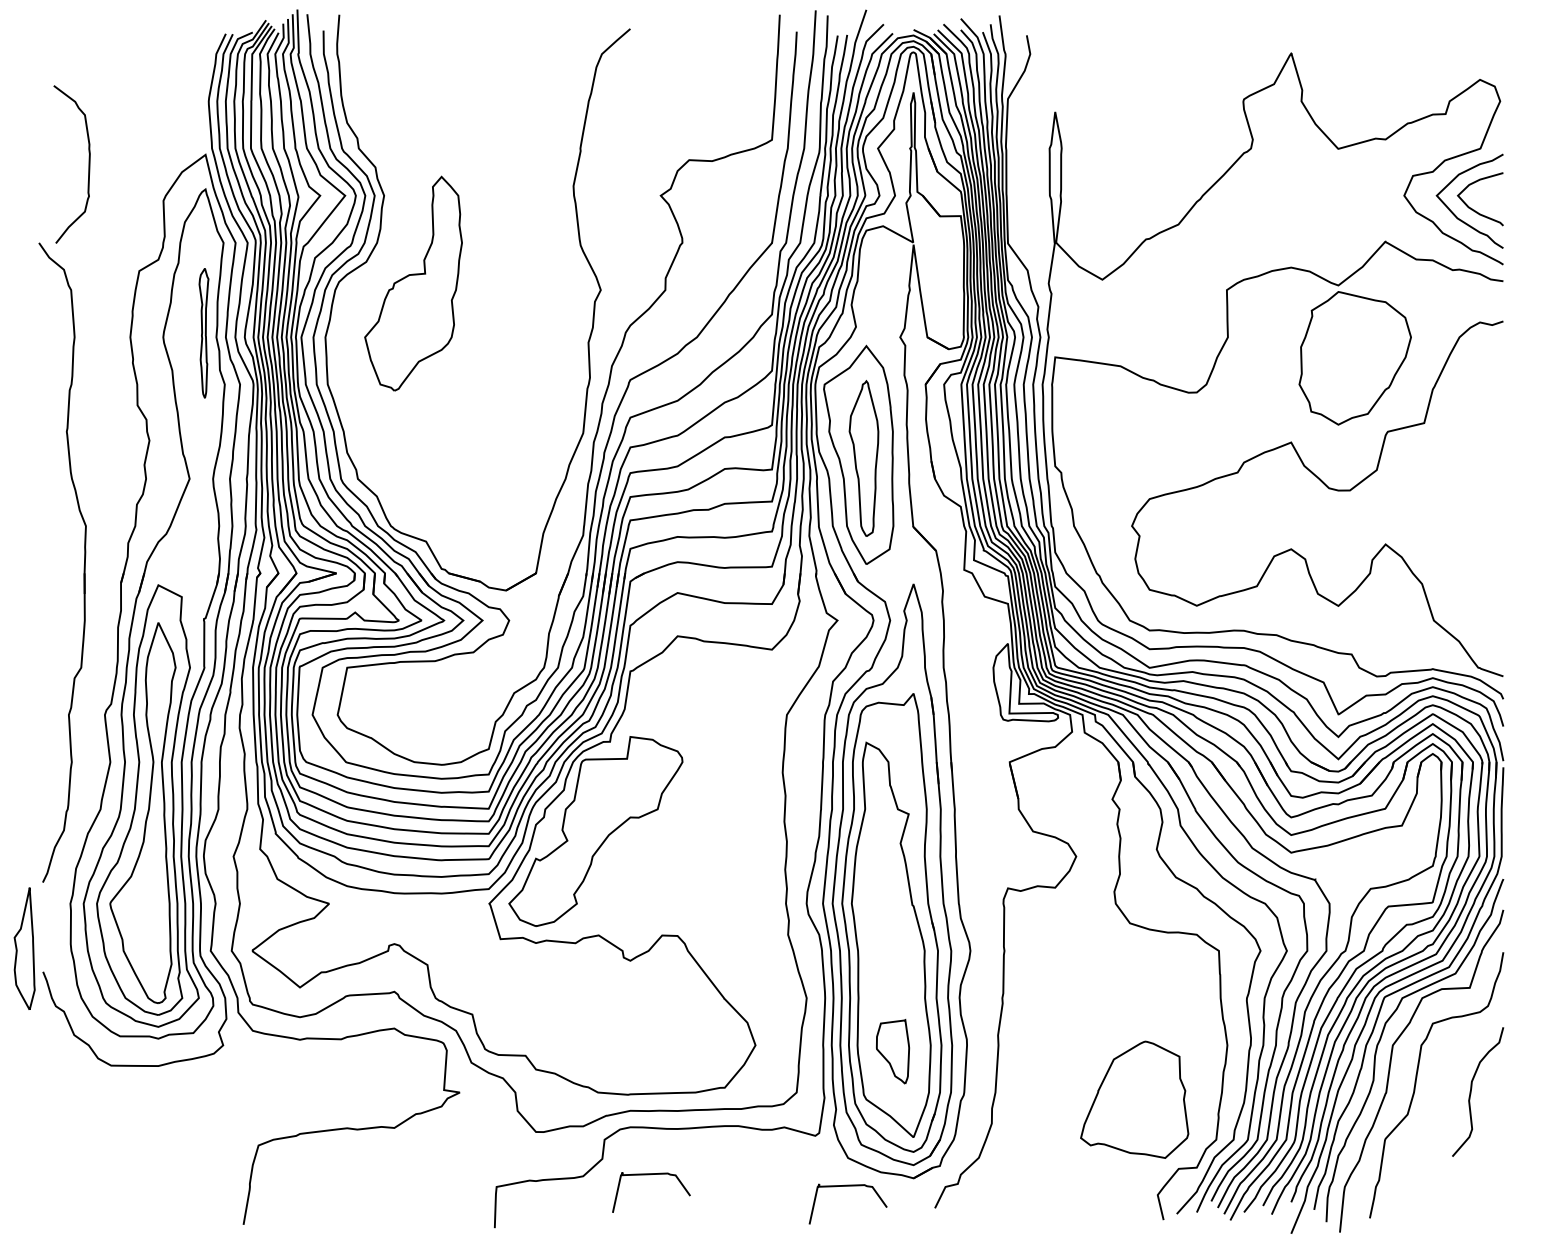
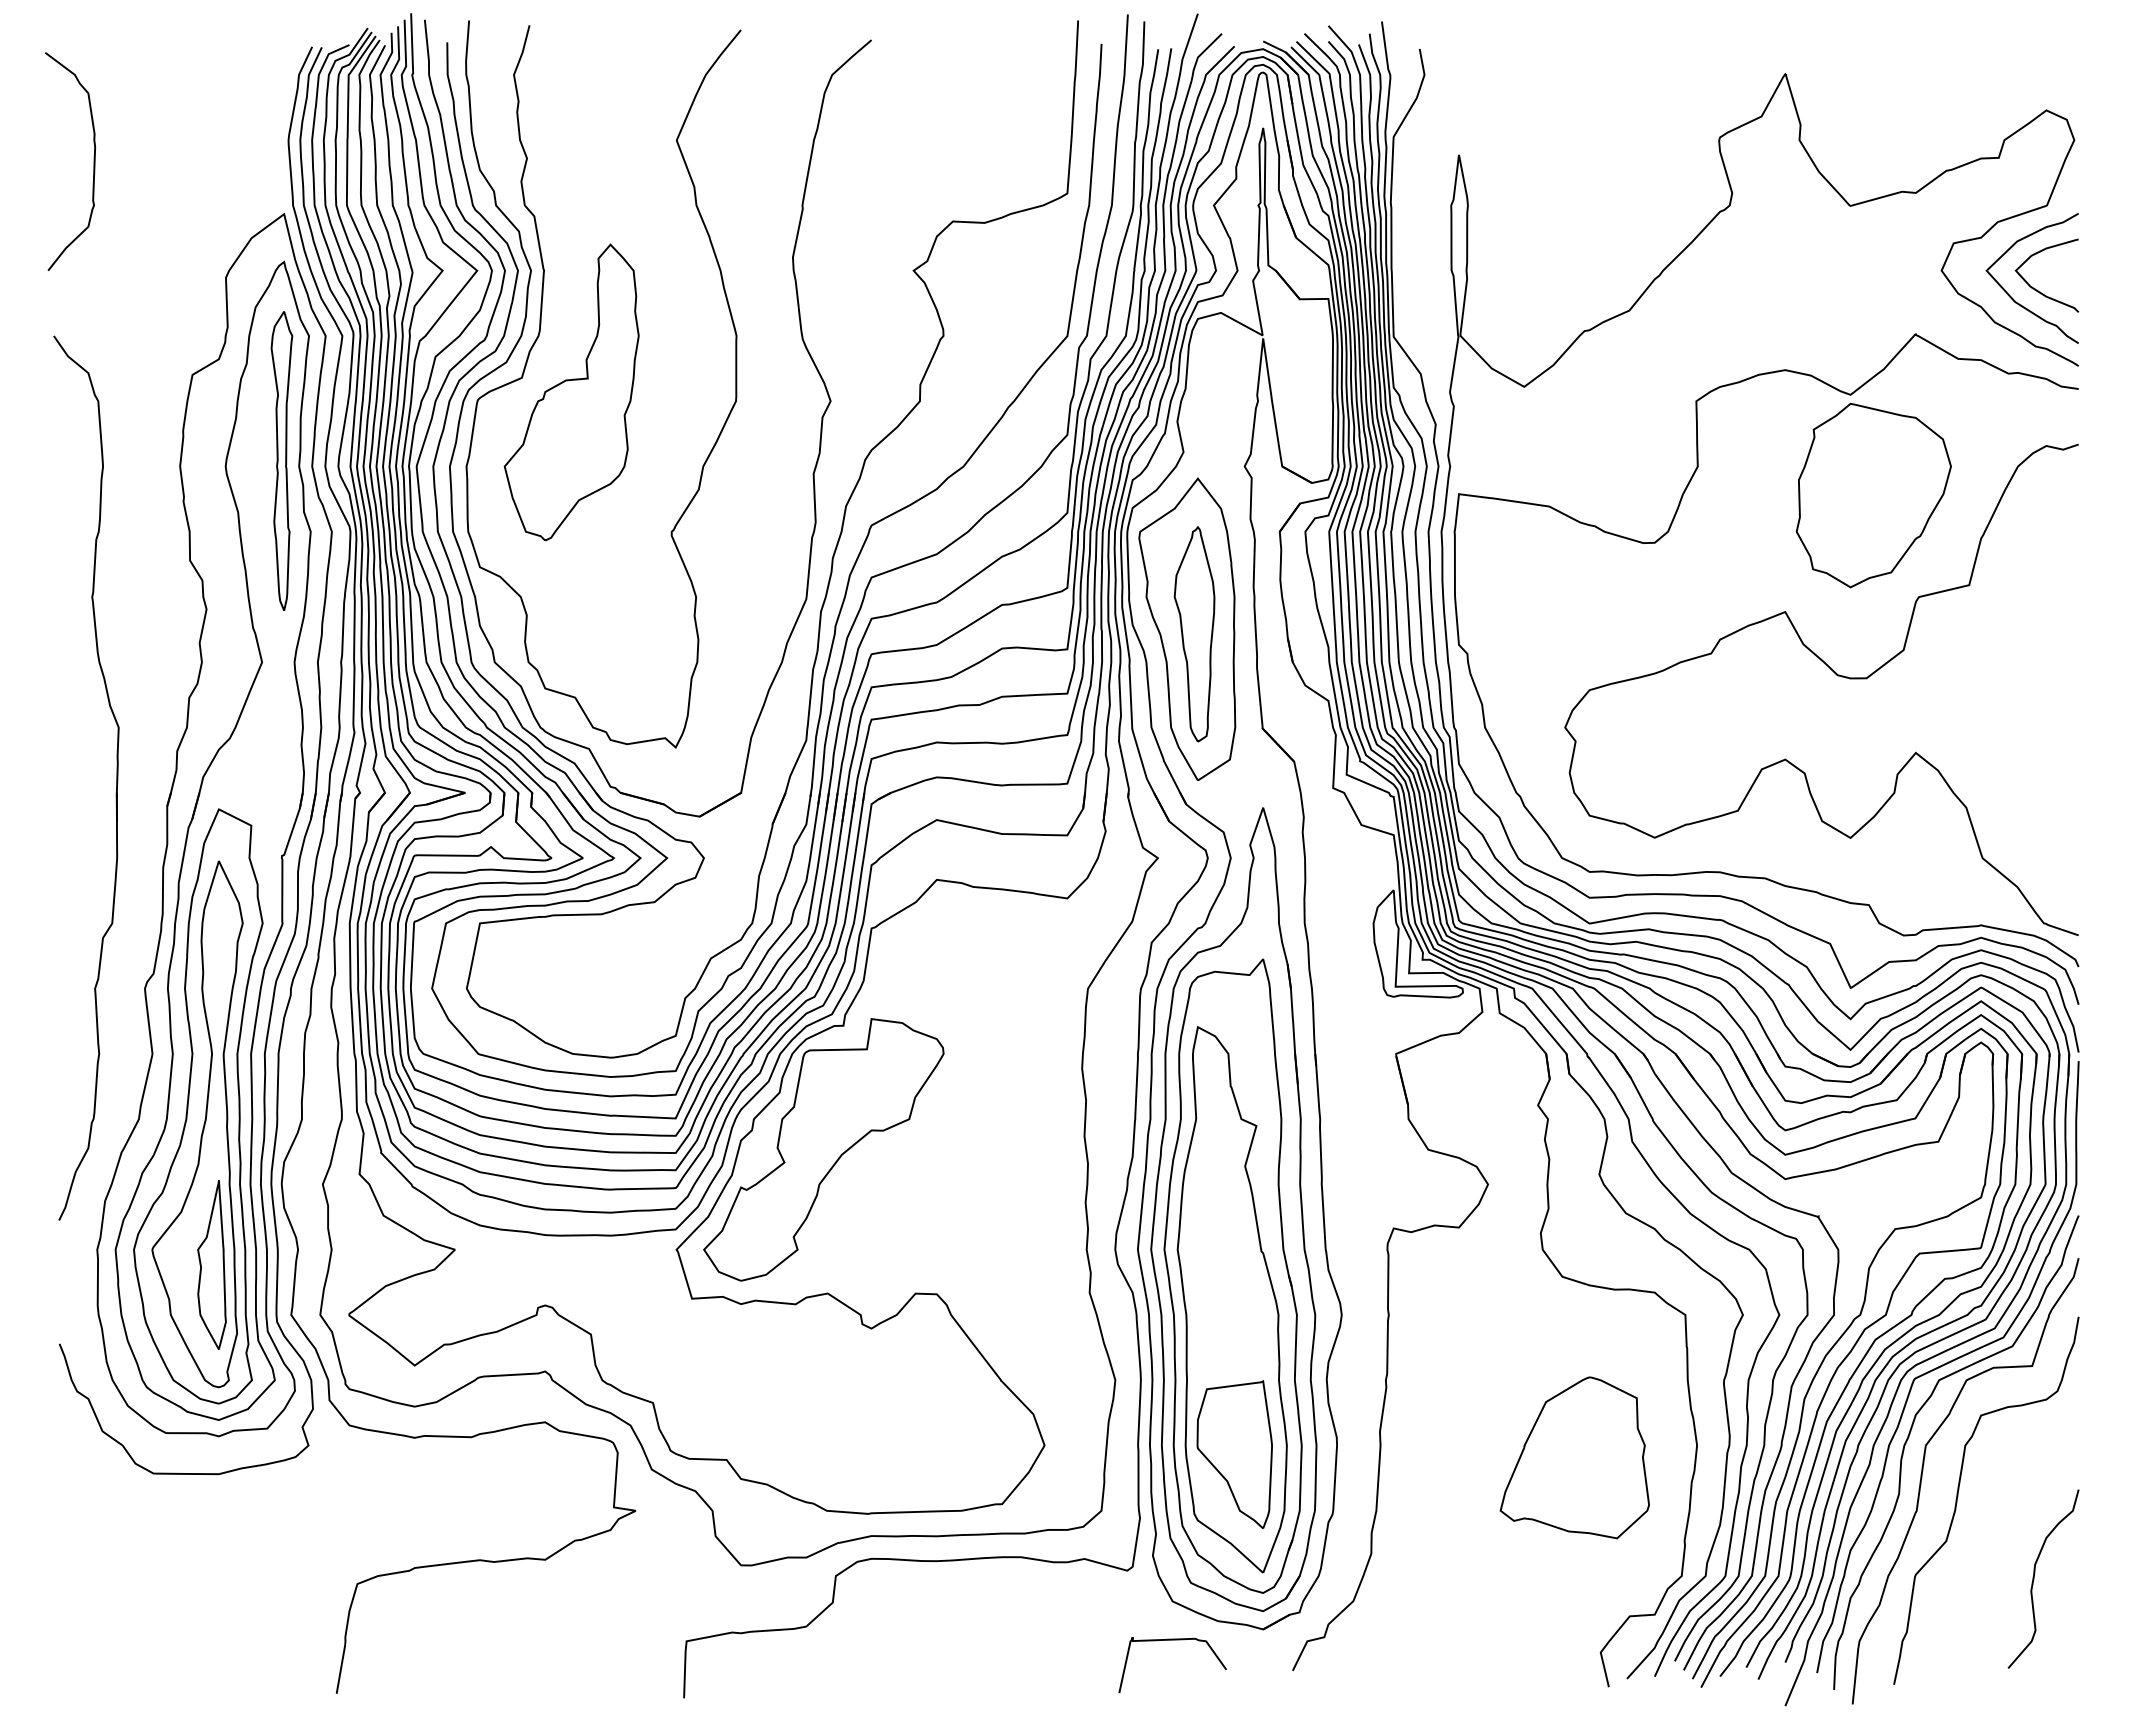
curve: (88, 164) -> (93, 161), moved
curve: (381, 262) -> (527, 363), added
part: (203, 332) -> (281, 460), size x1.67
part: (24, 948) -> (211, 1264), moved
part: (892, 1051) -> (1234, 1454), size x1.67
curve: (1471, 1091) -> (2034, 1578), moved
part: (1134, 1099) -> (1574, 1457), moved
curve: (651, 1174) -> (900, 1624), removed

